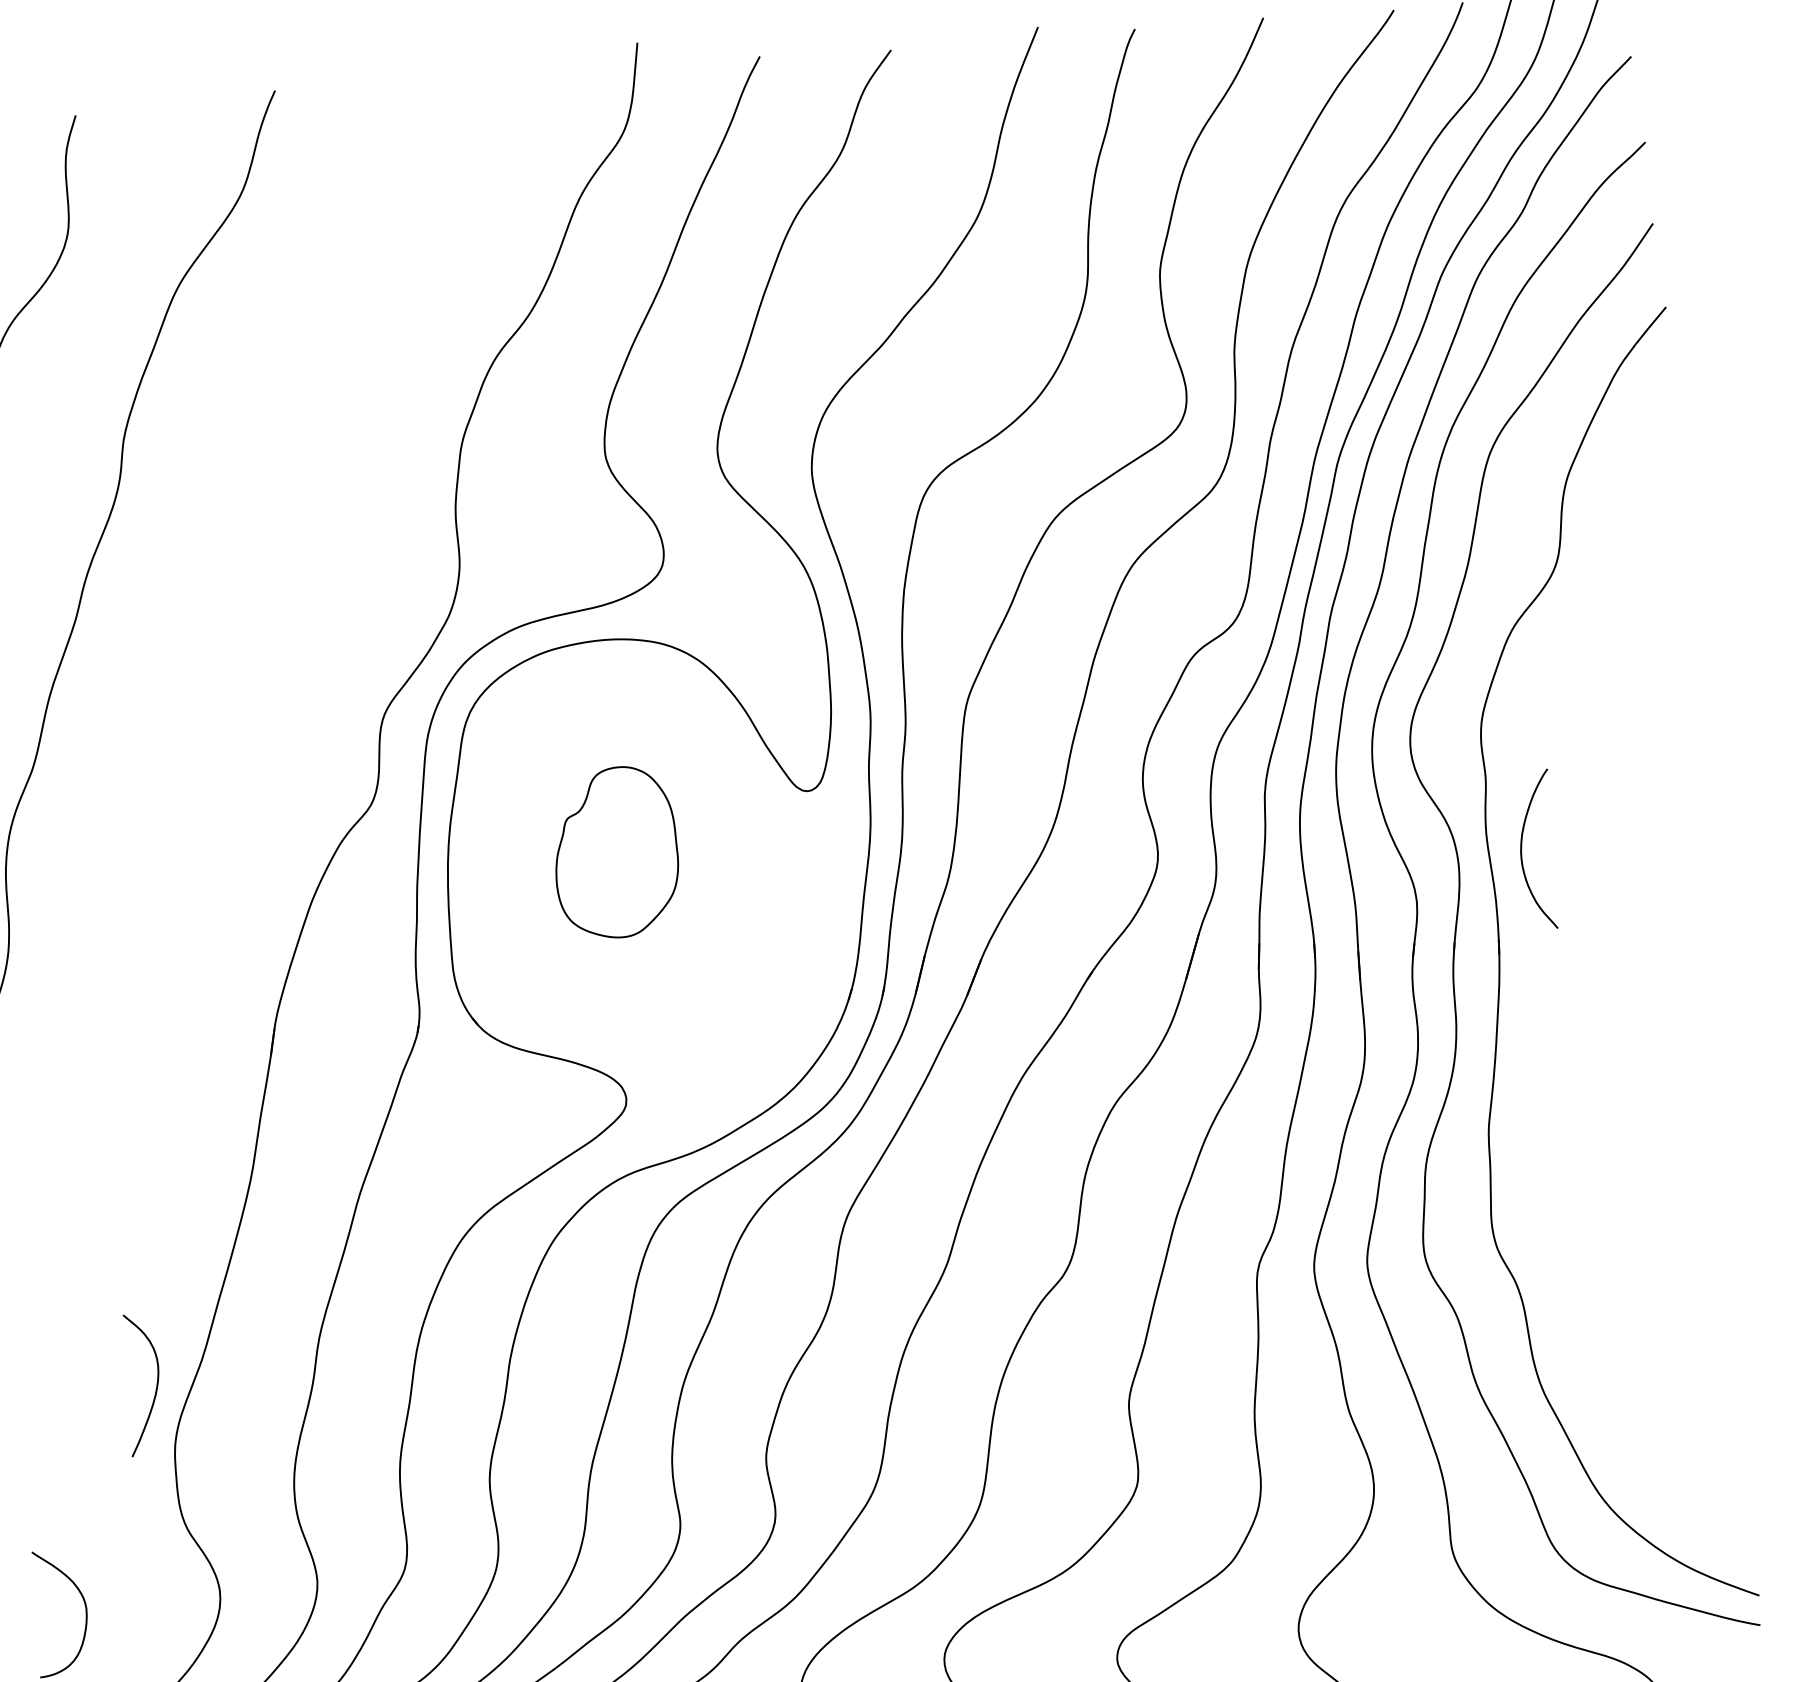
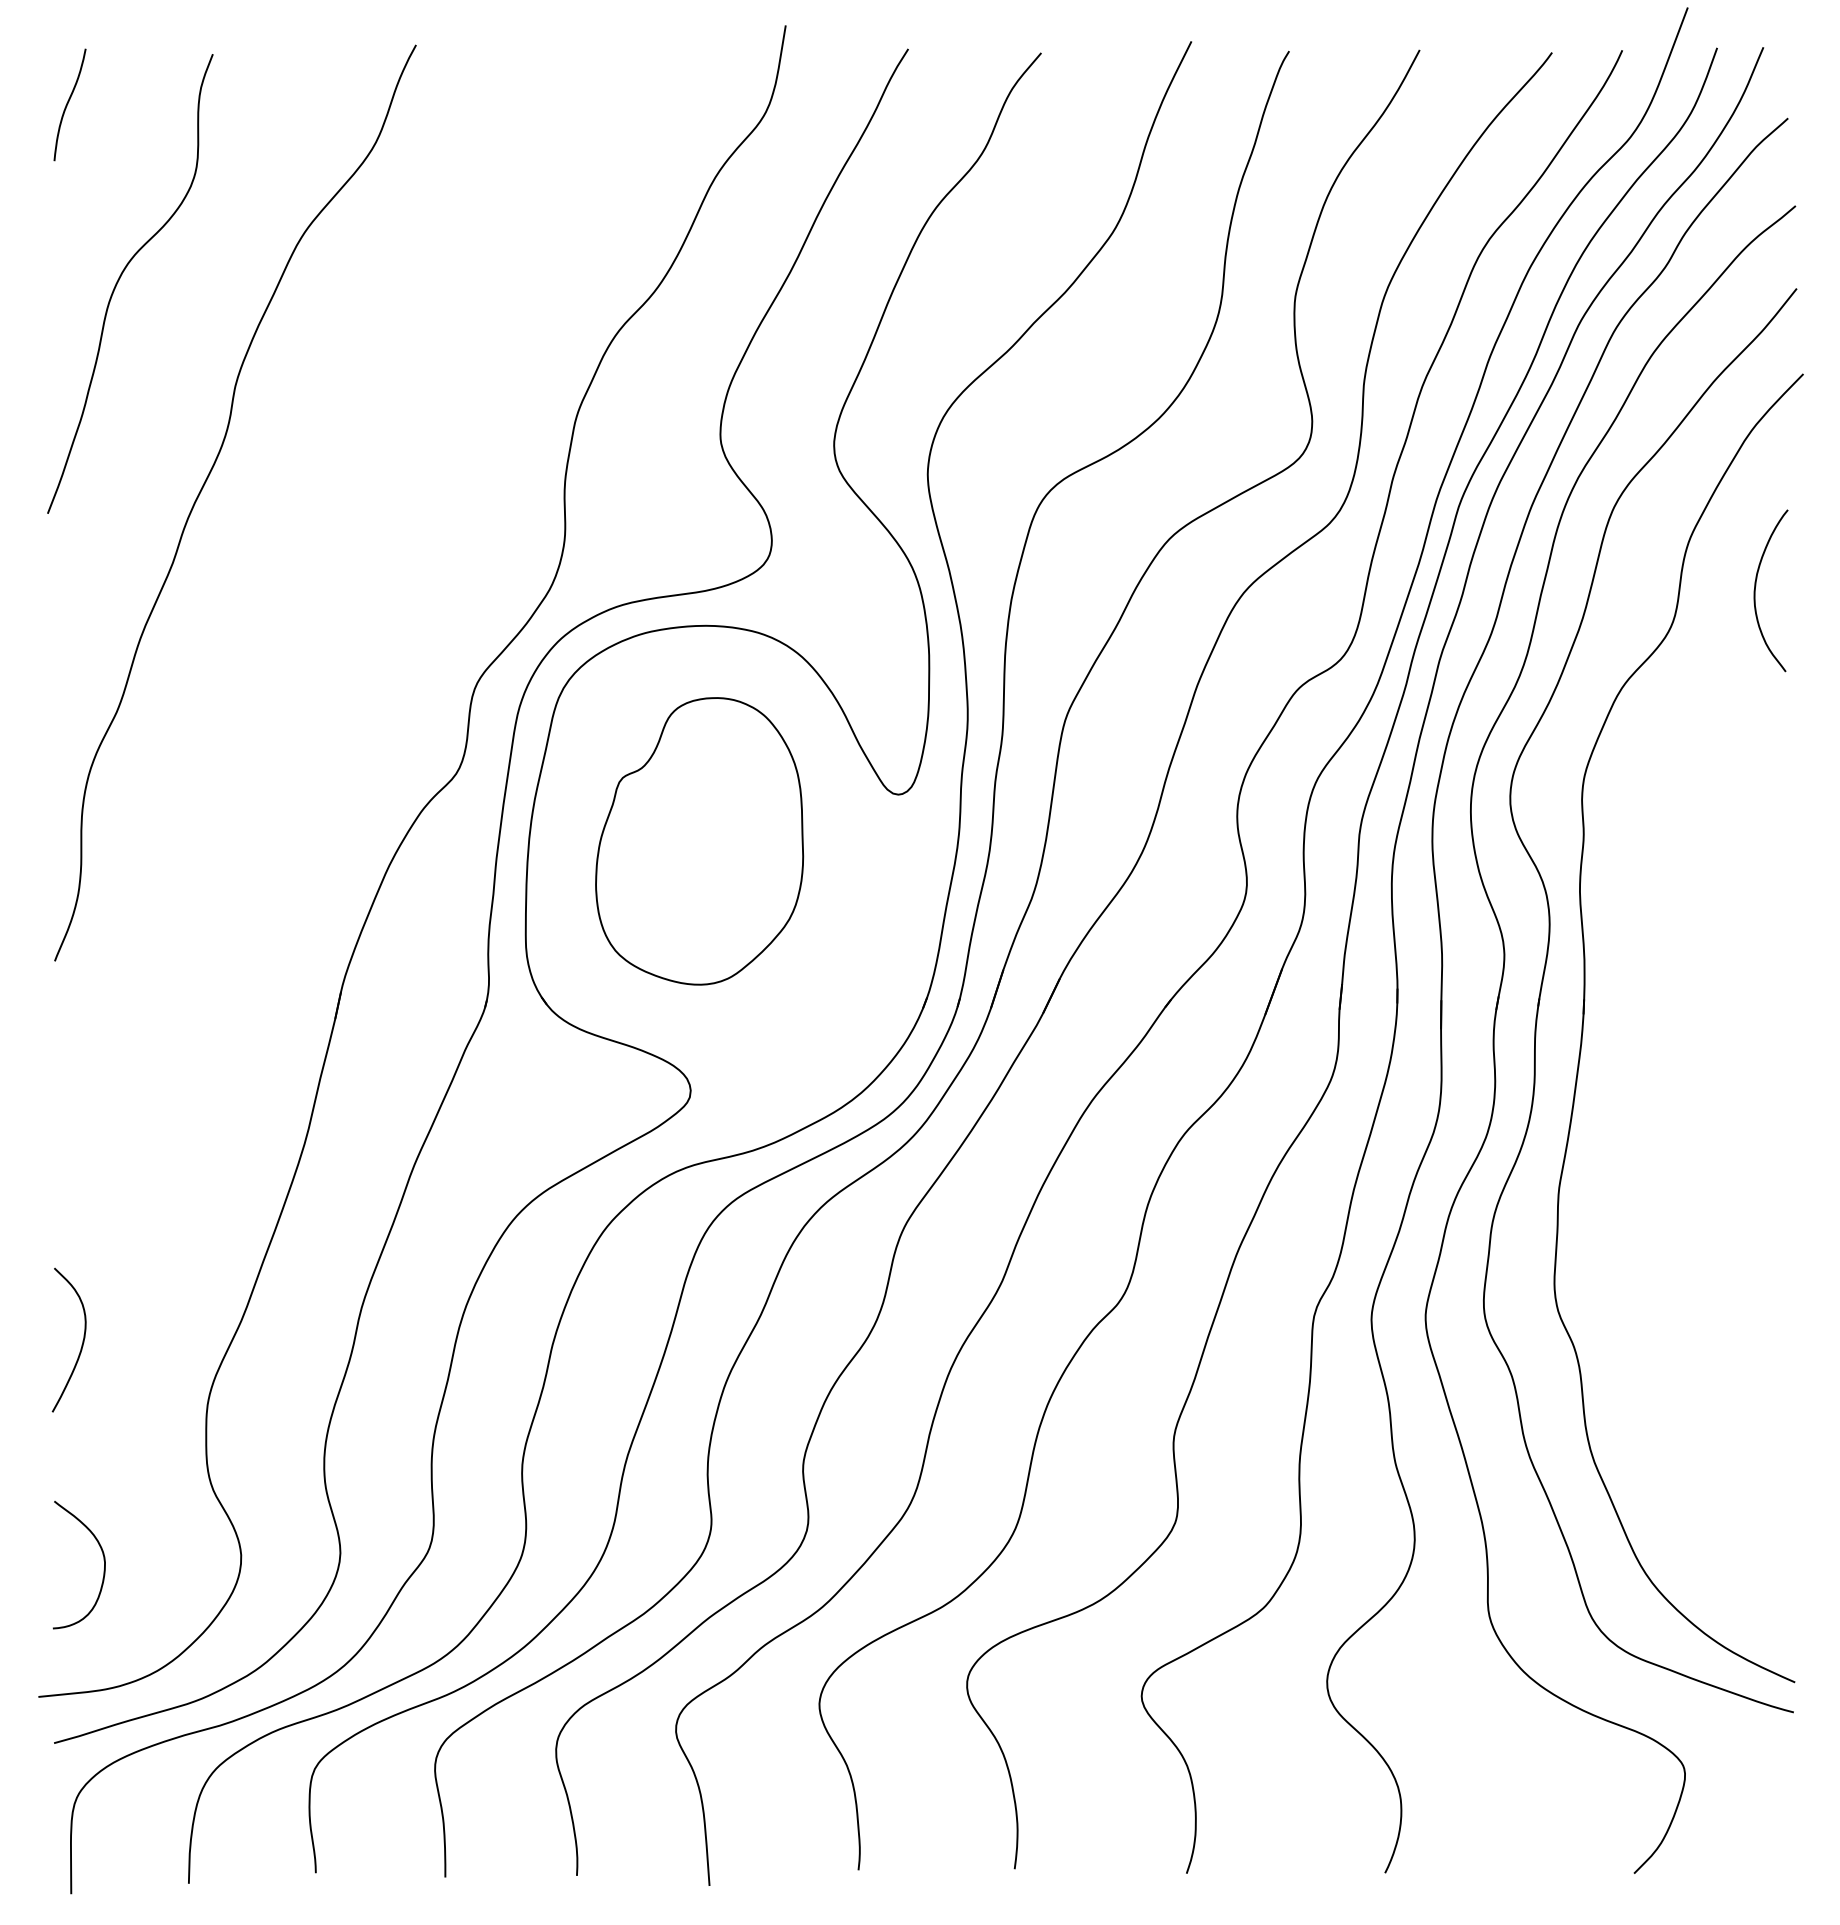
curve: (1522, 846) -> (1756, 586), moved
part: (615, 852) -> (699, 841), size x1.67
curve: (155, 1388) -> (81, 1344), moved

